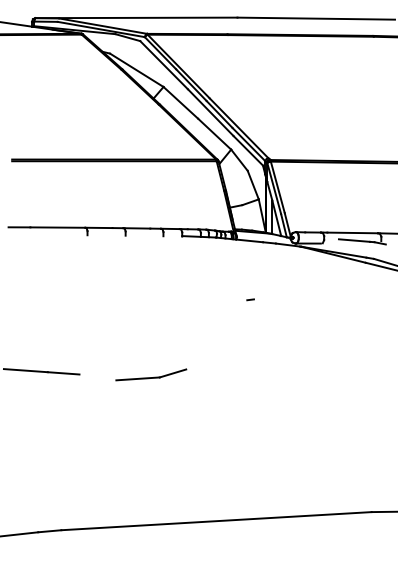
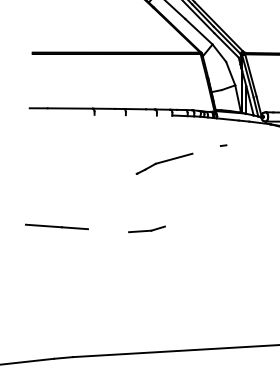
part: (172, 294) -> (164, 163), added
line: (250, 299) -> (223, 145), moved
part: (151, 374) -> (147, 229), size x0.62

